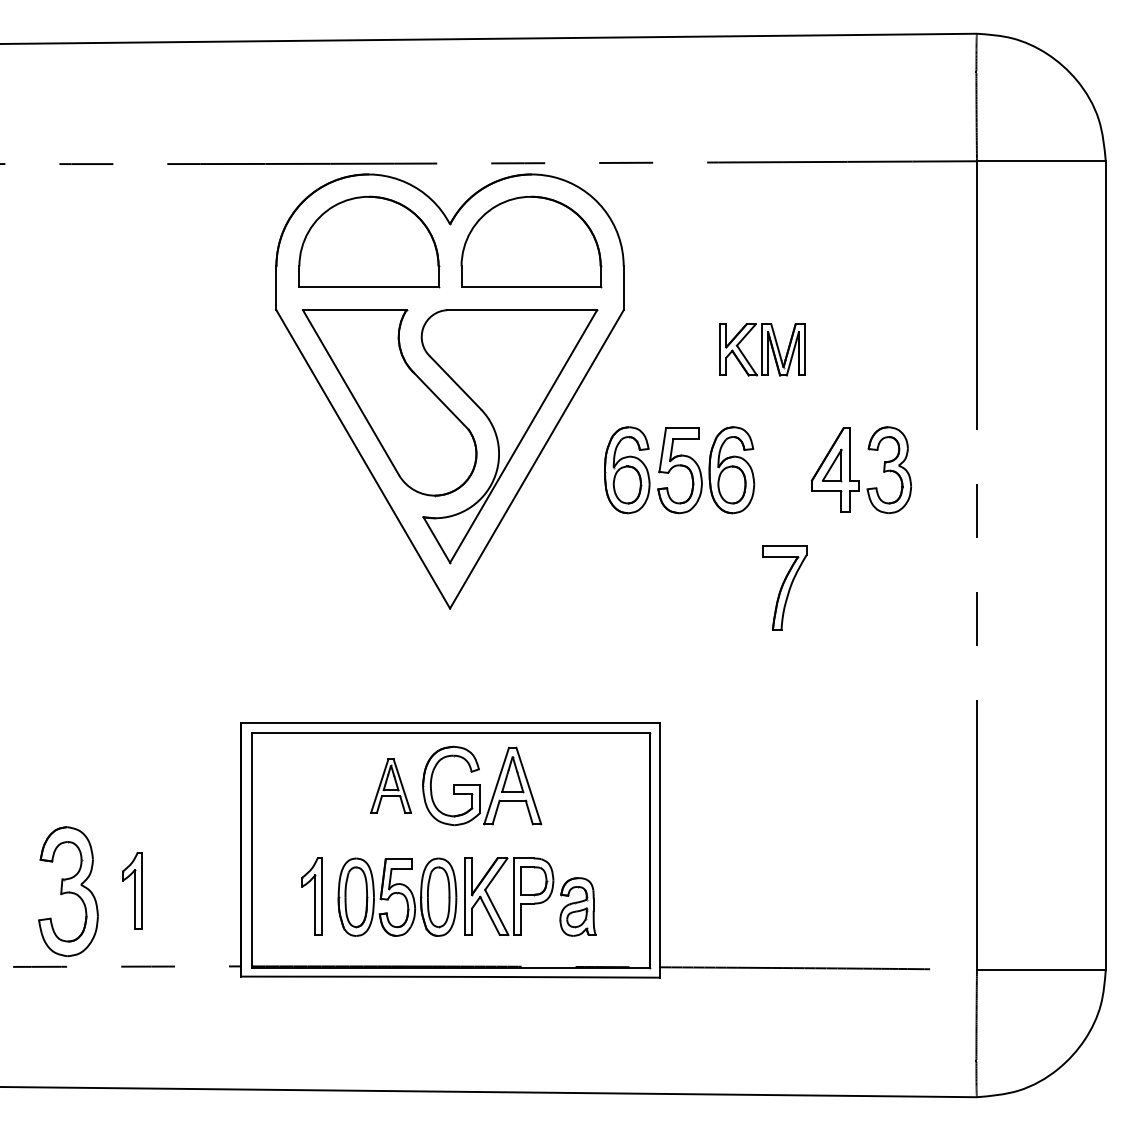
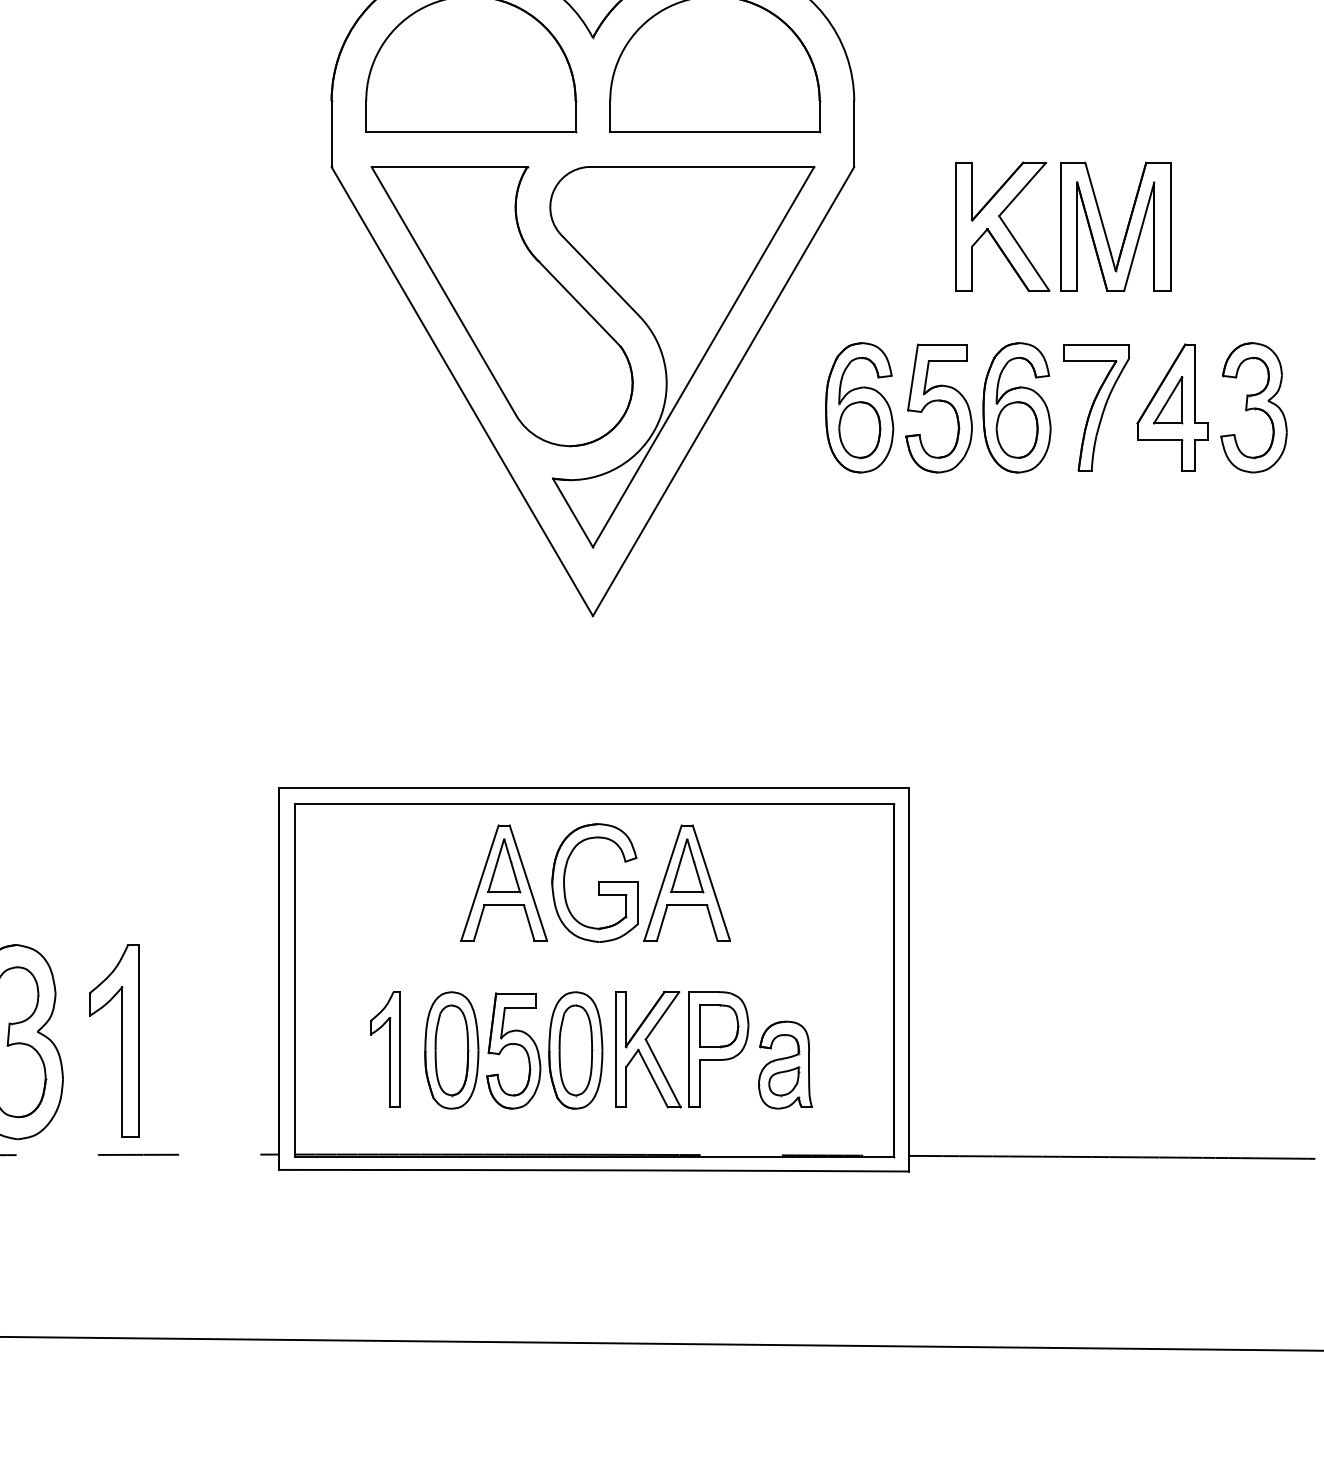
part: (762, 349) -> (1063, 226), size x1.67
part: (784, 587) -> (1096, 406), moved
part: (390, 785) -> (503, 882), size x1.43
part: (132, 890) -> (115, 1040), size x1.67

